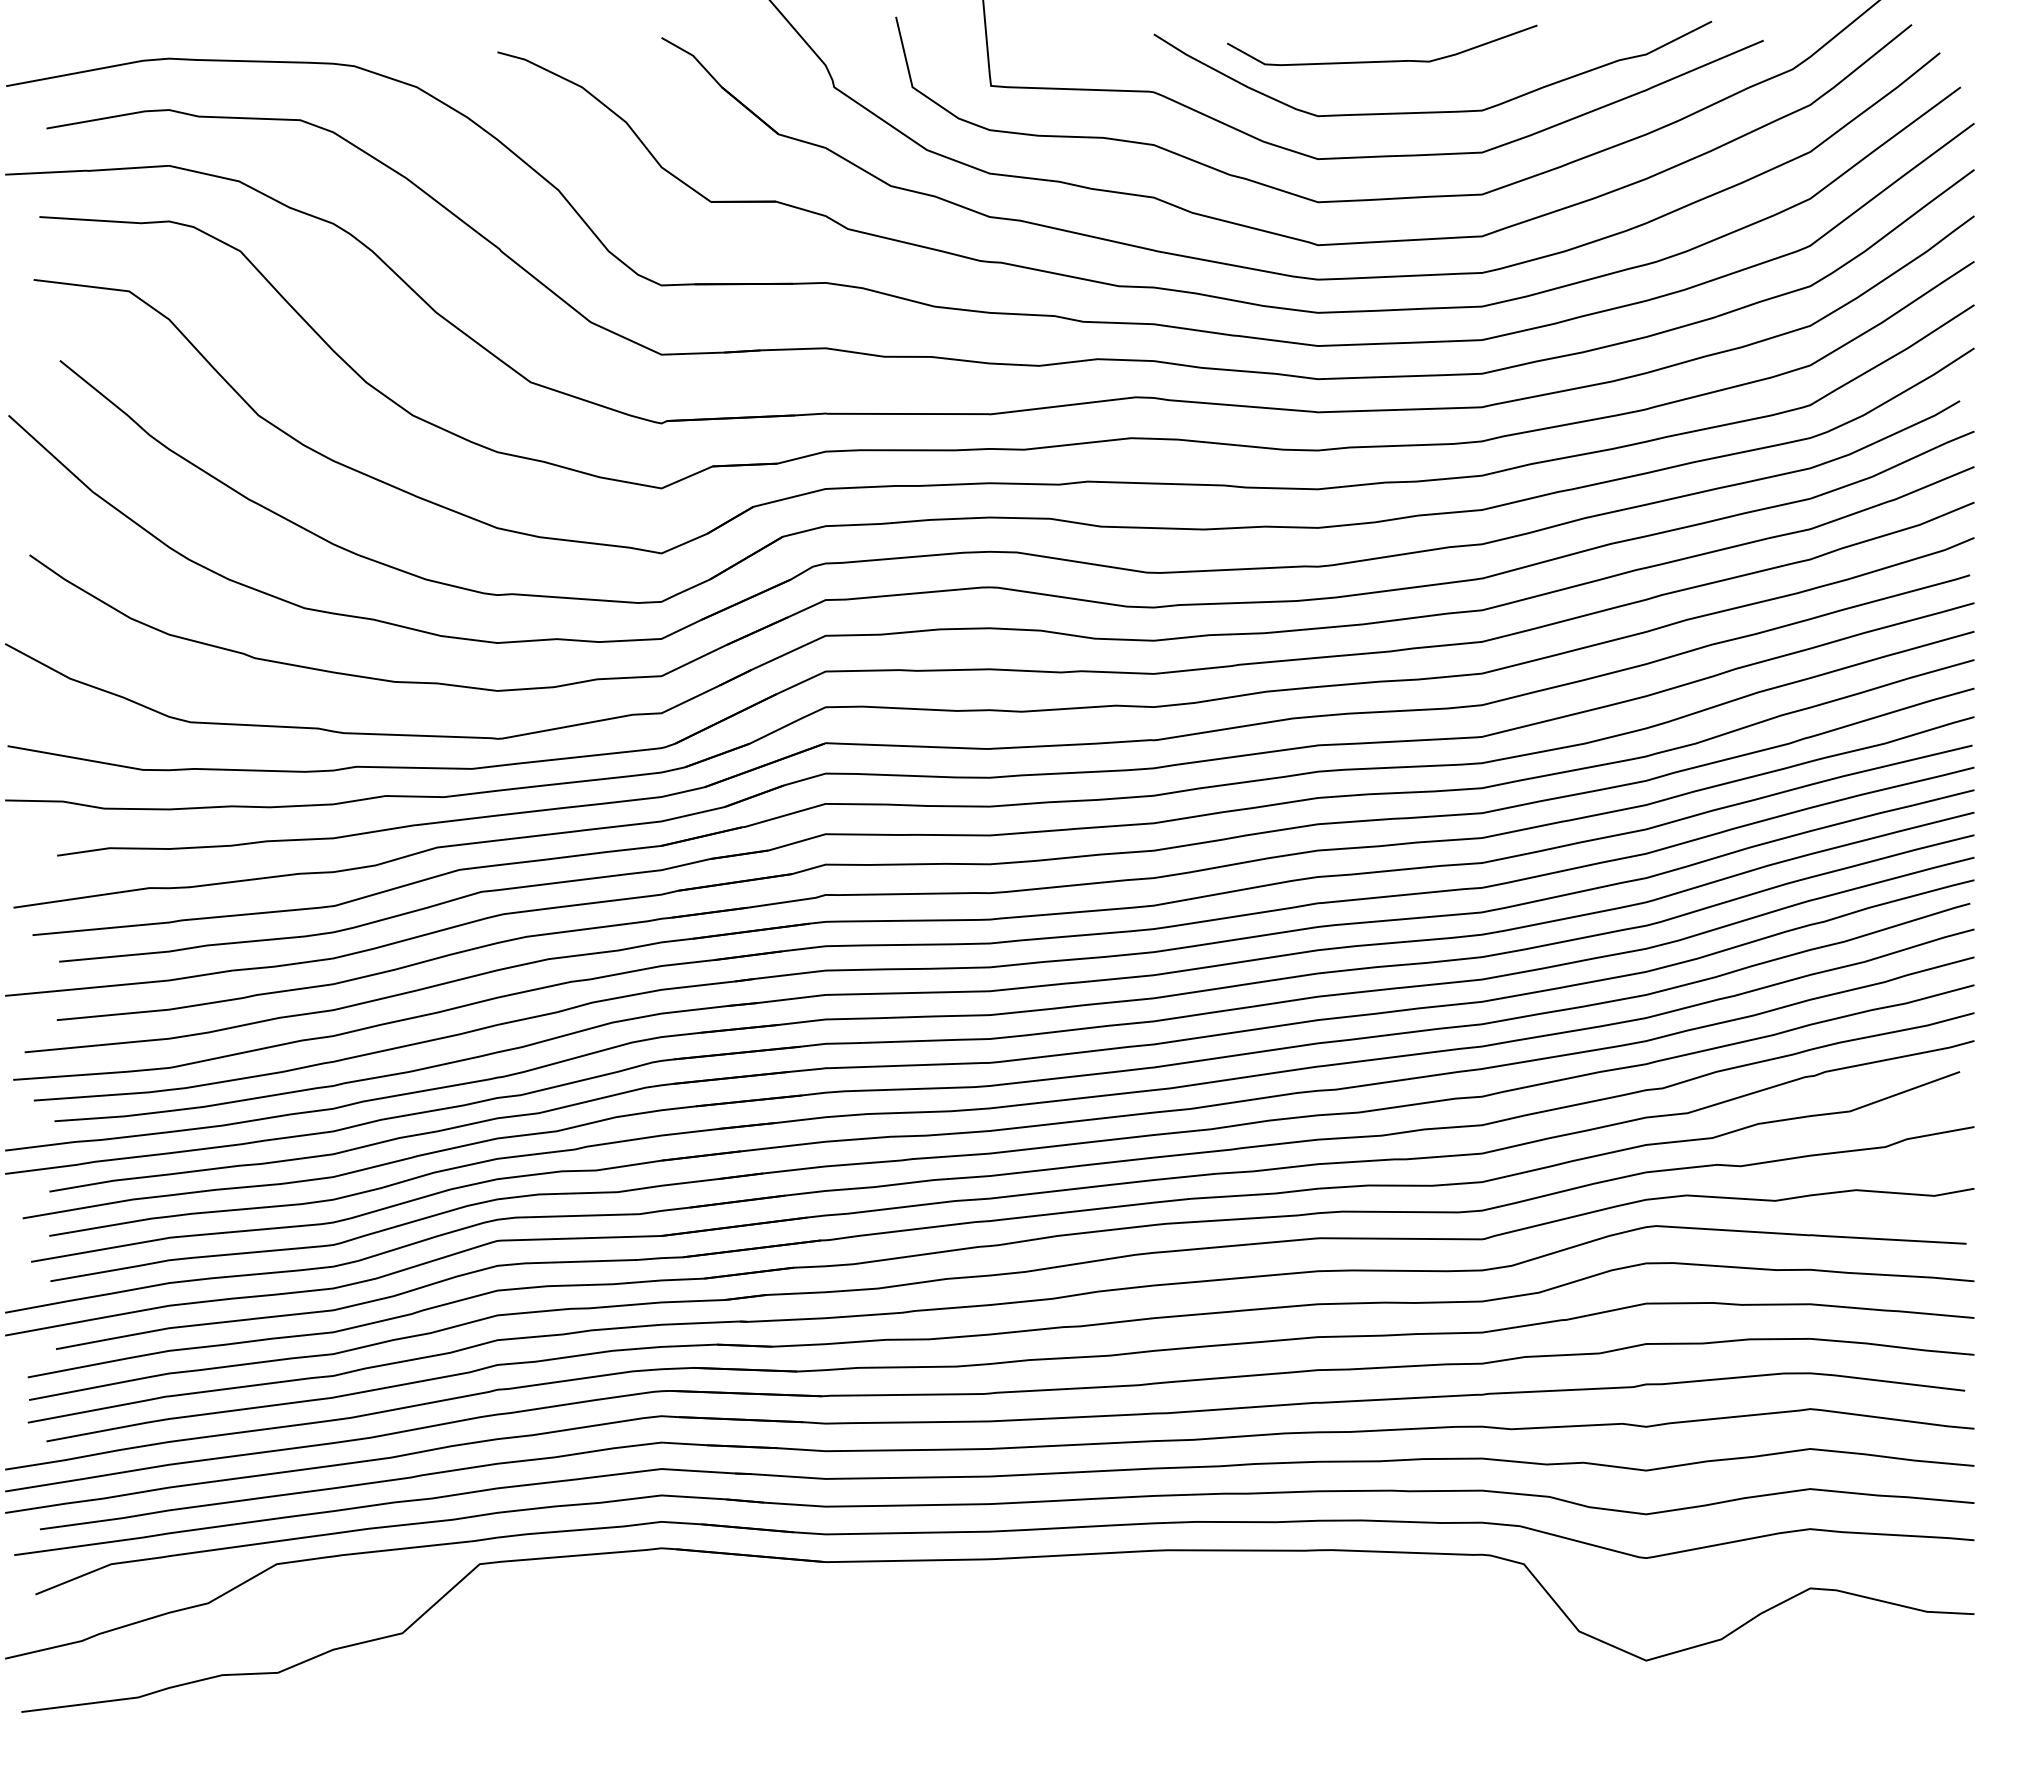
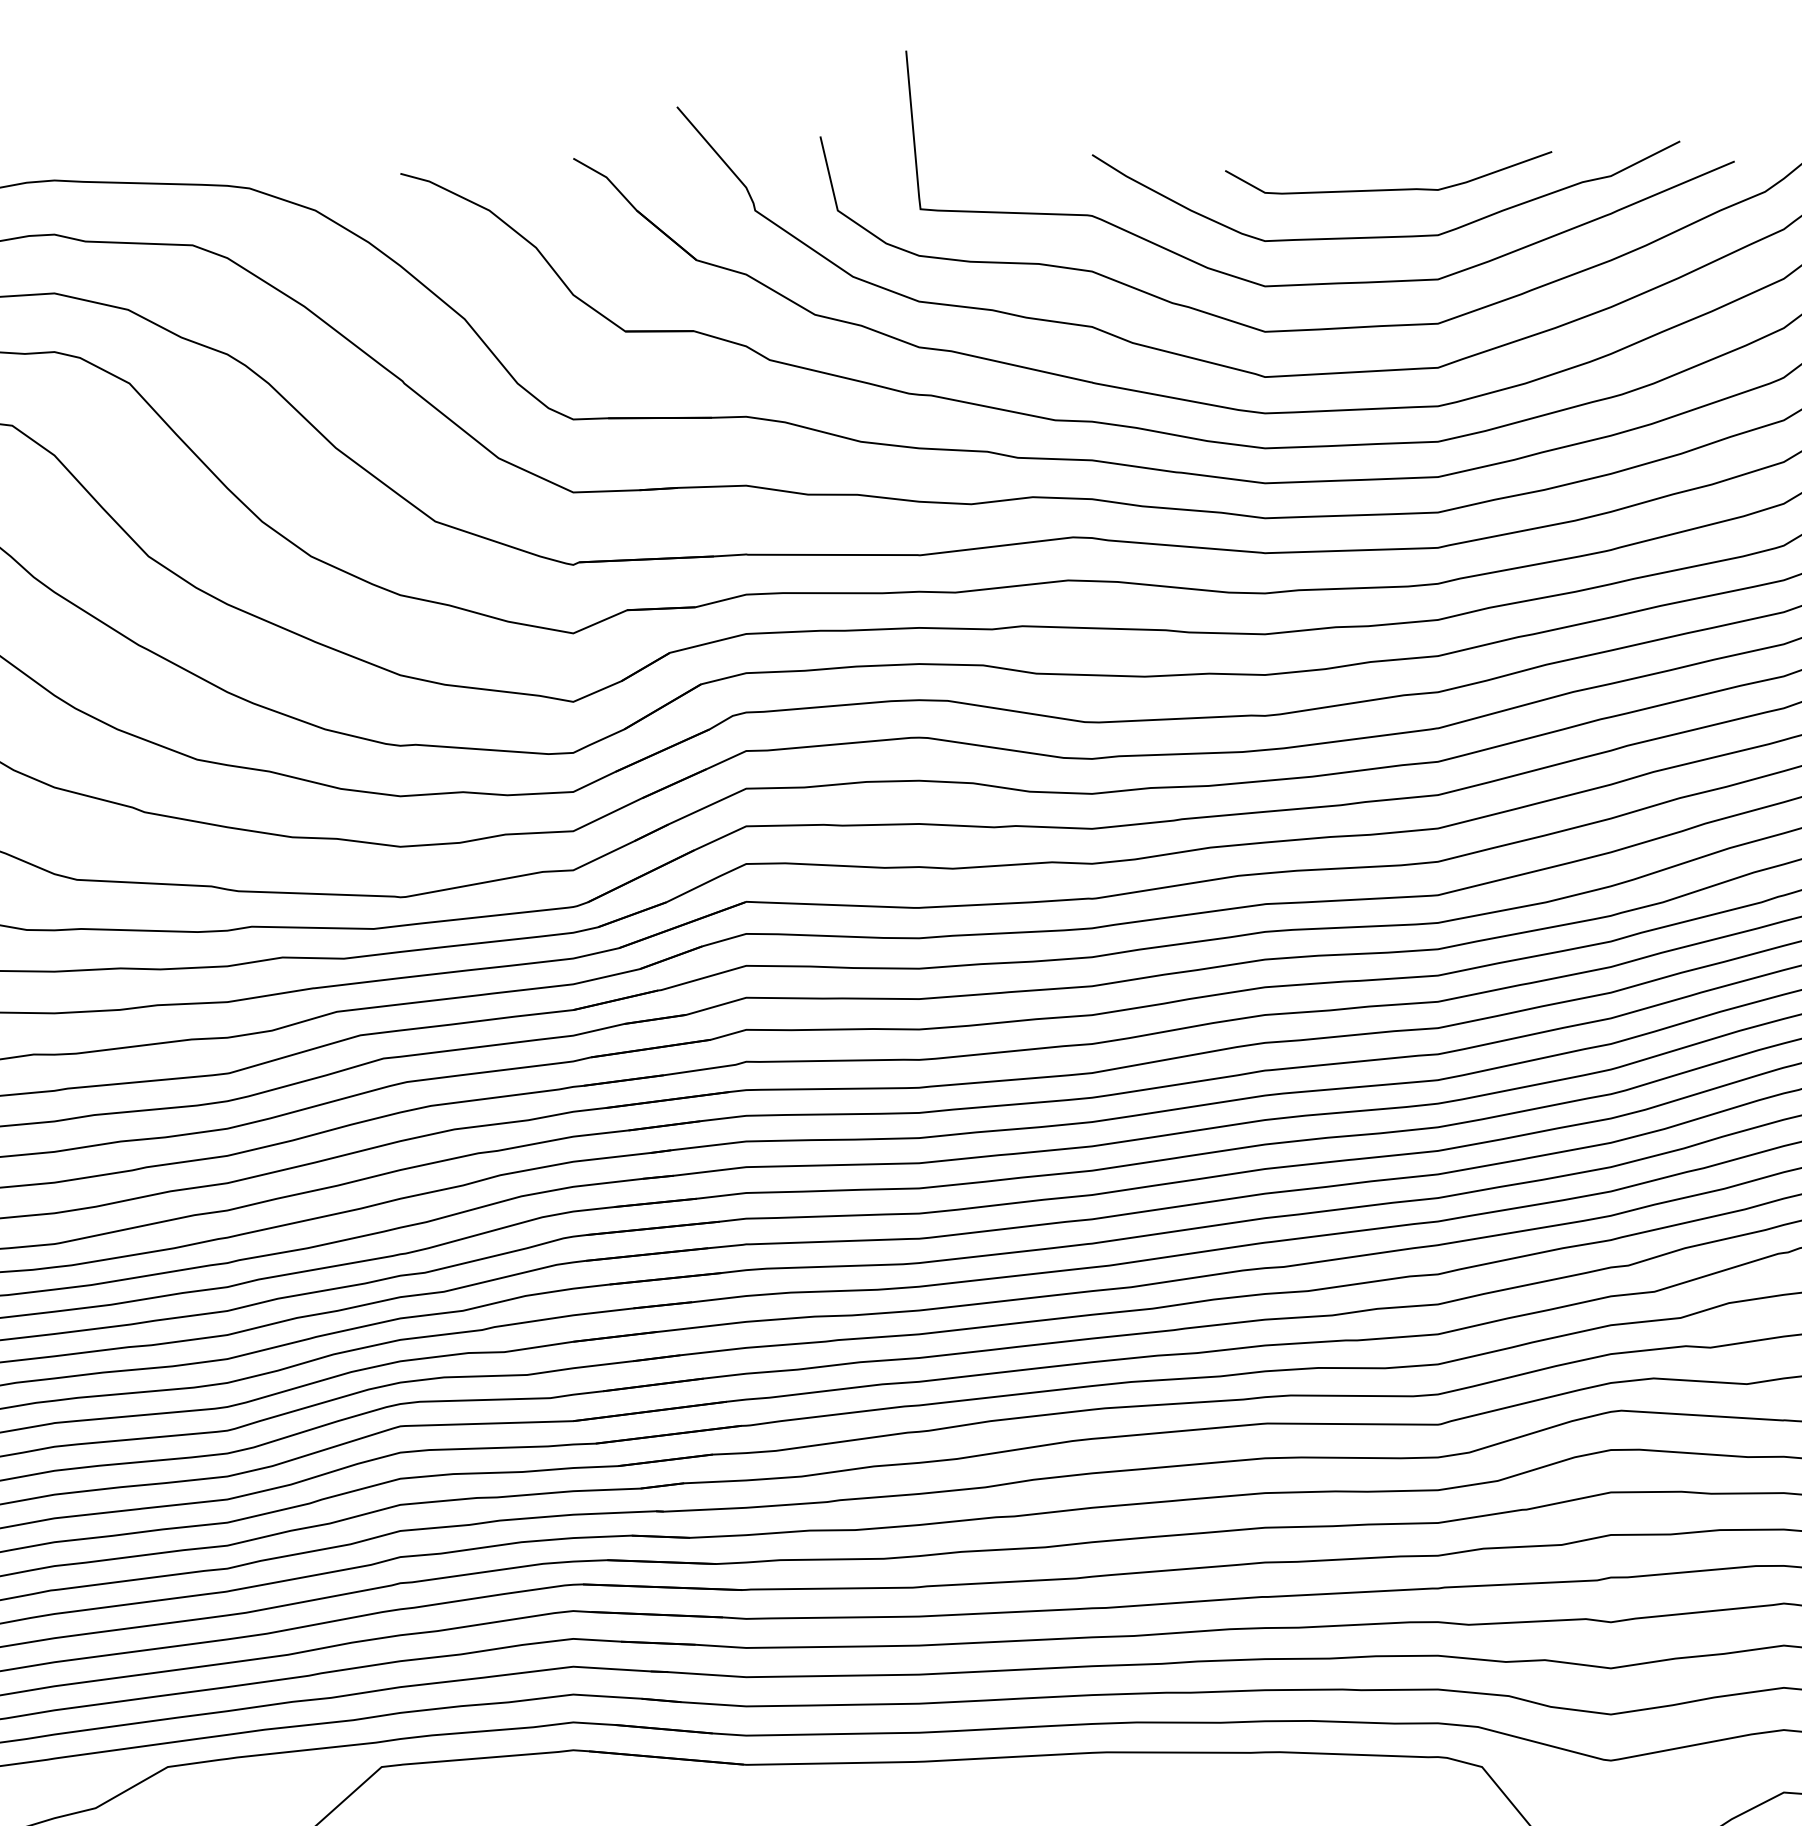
curve: (1382, 60) -> (1388, 188), moved

